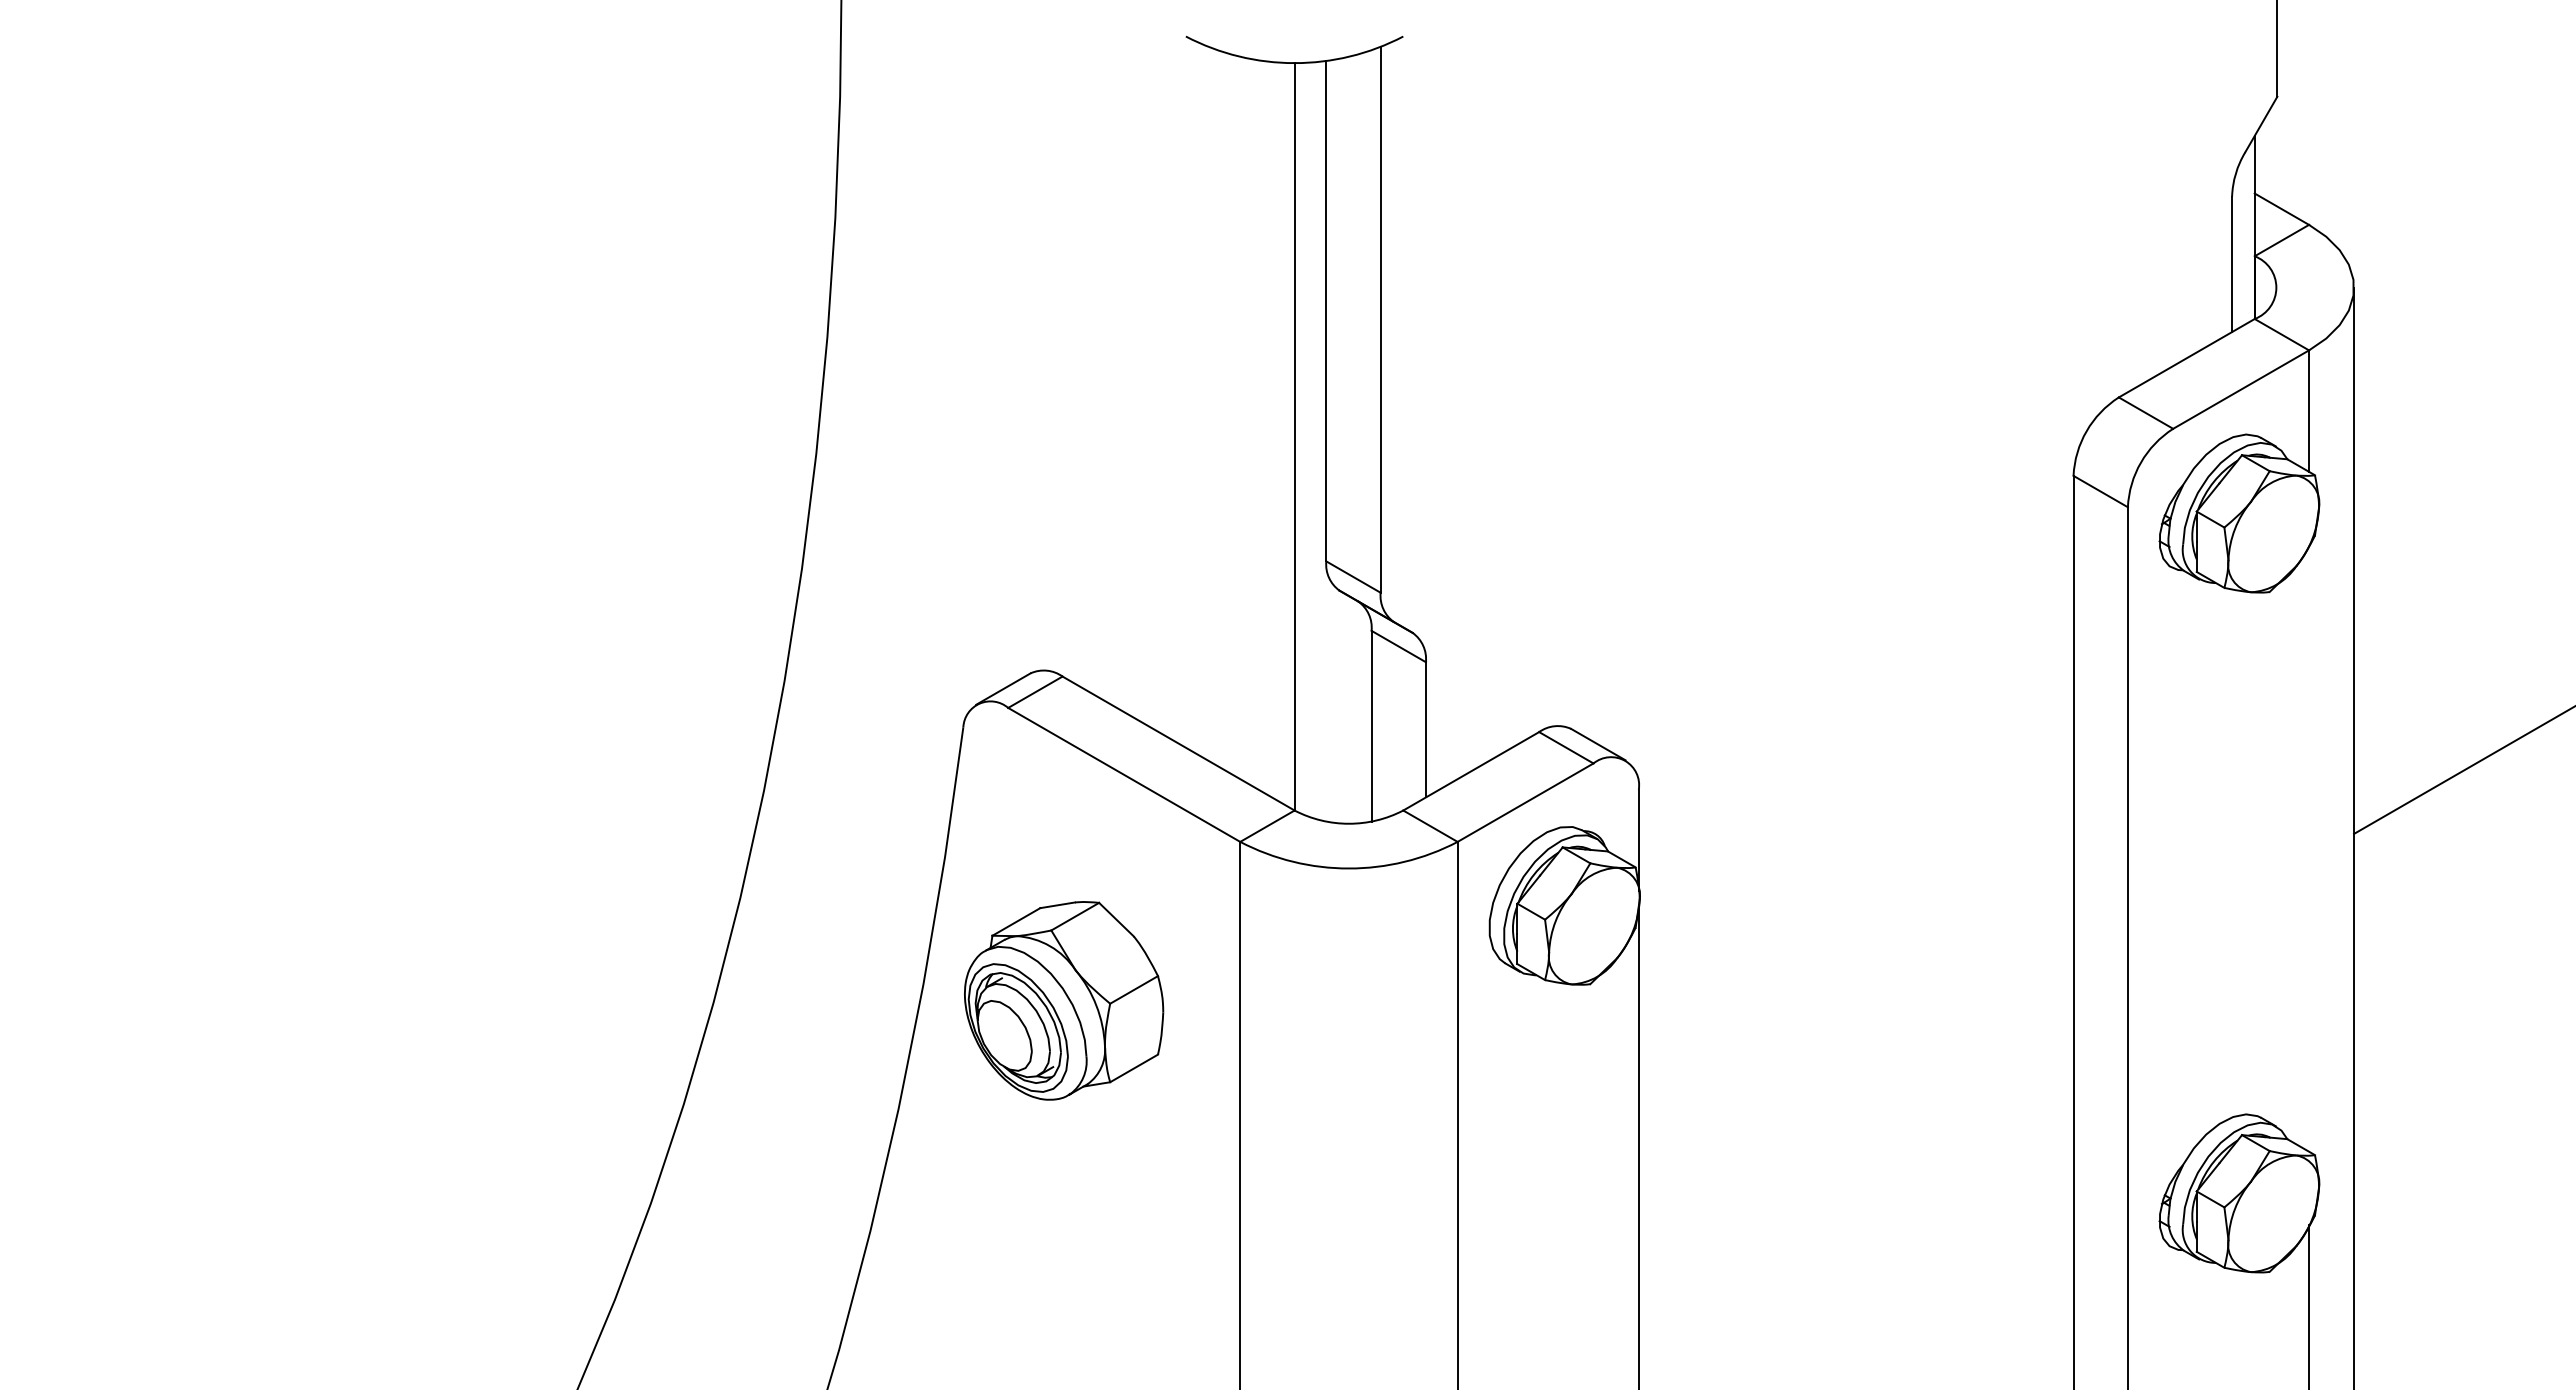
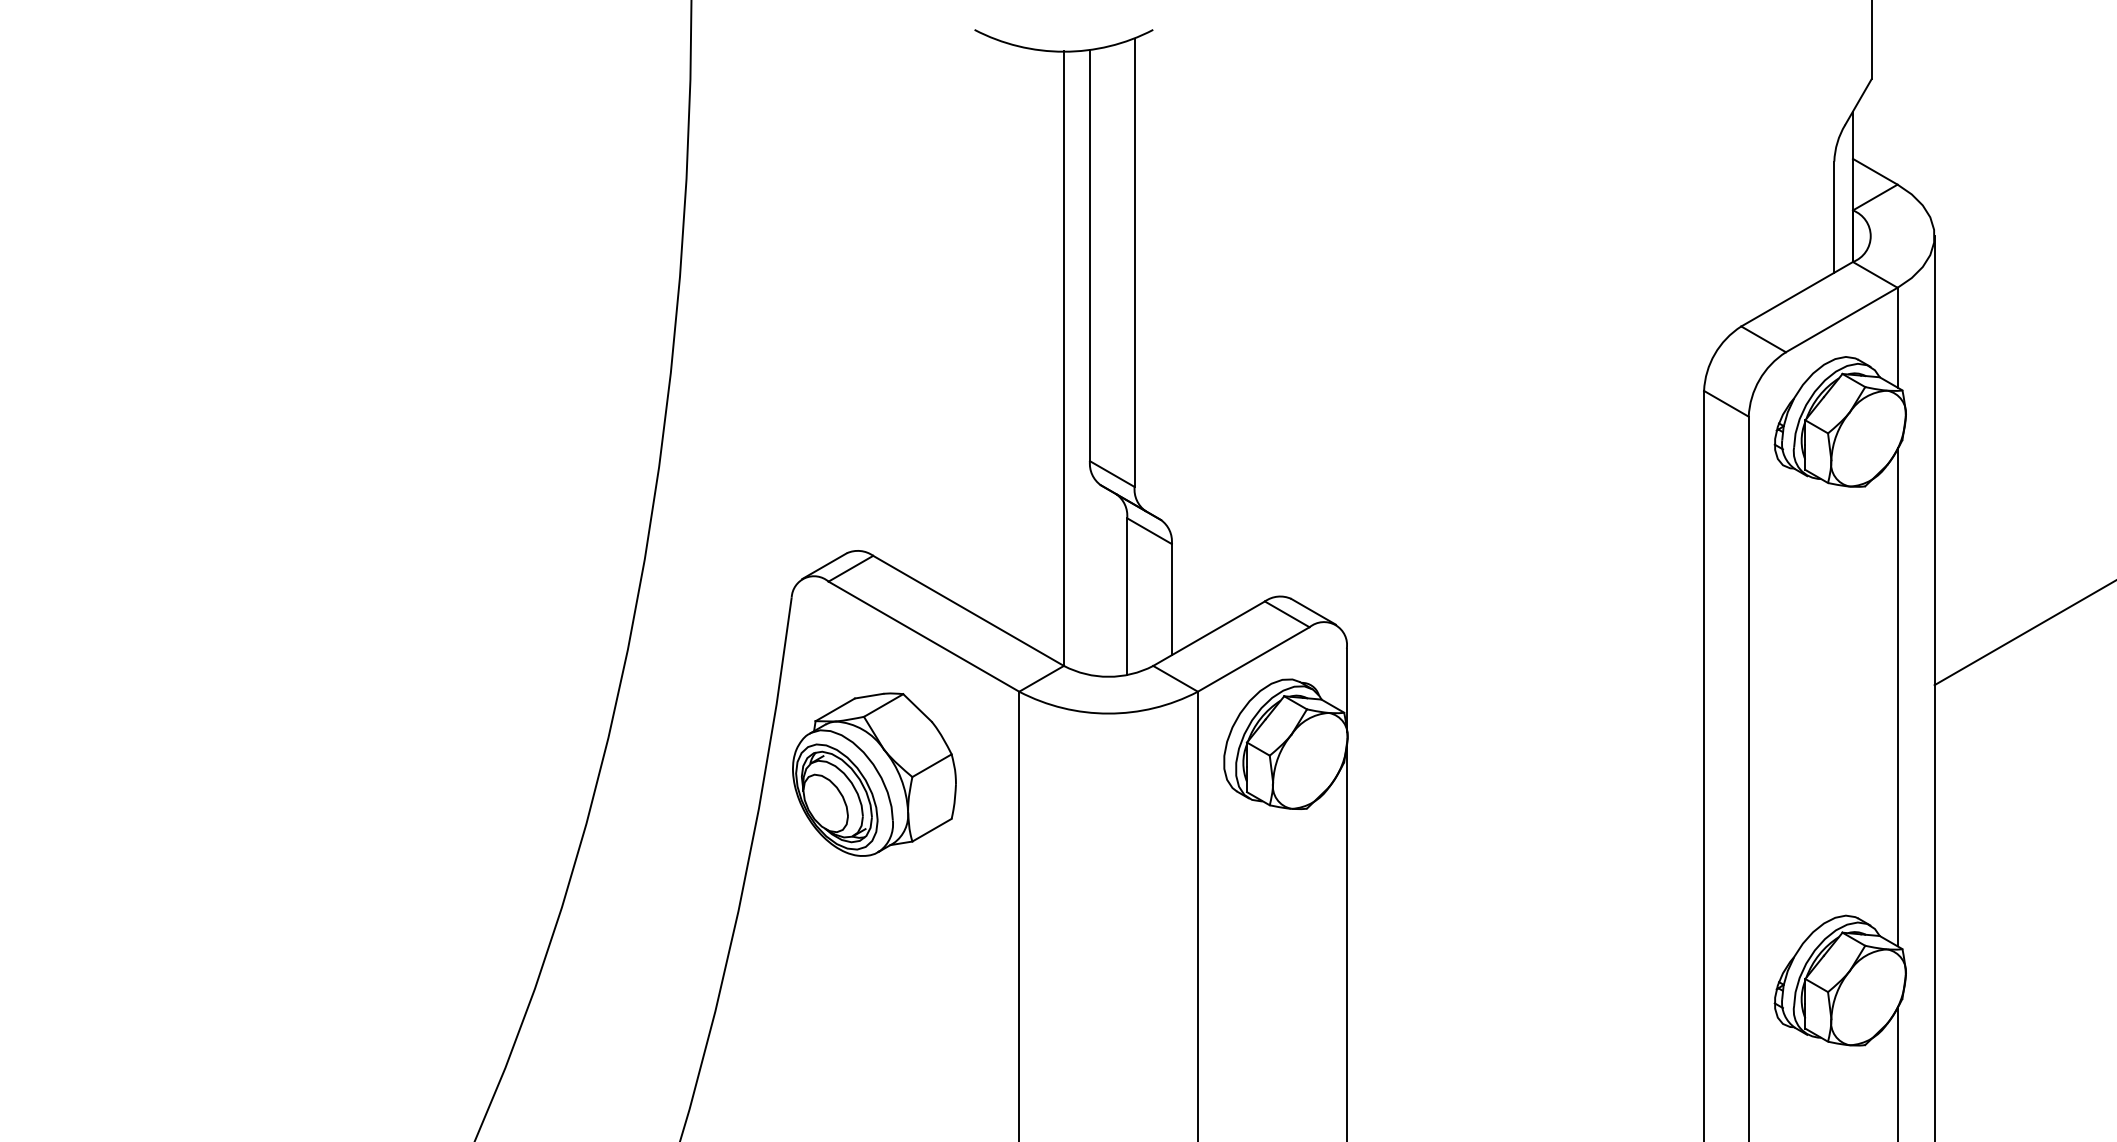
line: (2309, 848) -> (1897, 697), added
part: (1064, 1000) -> (874, 774), moved

